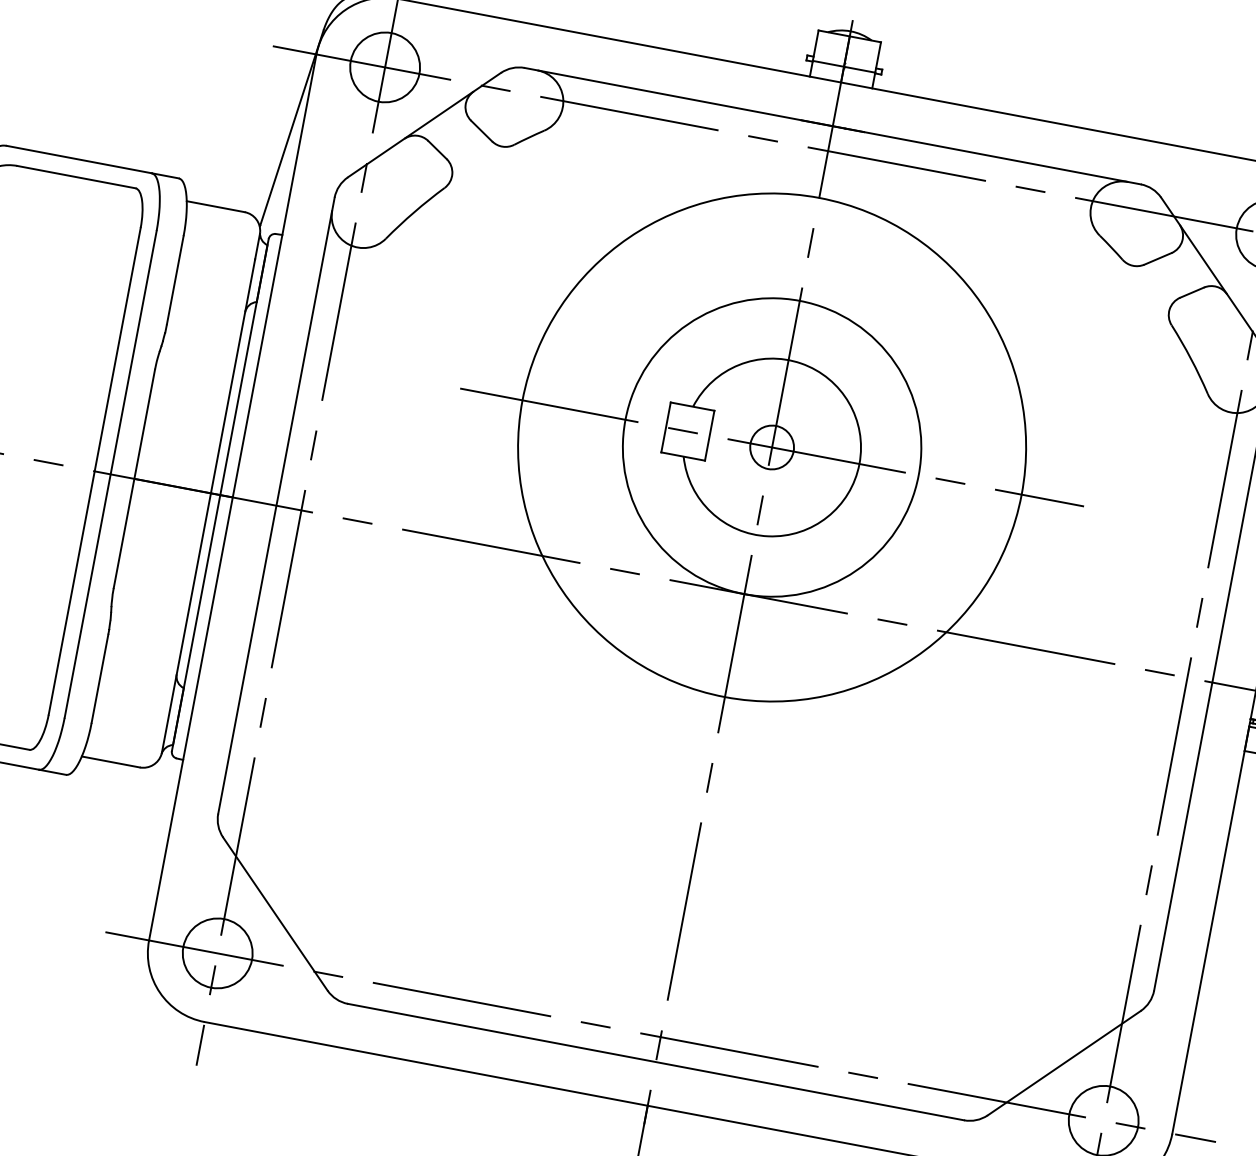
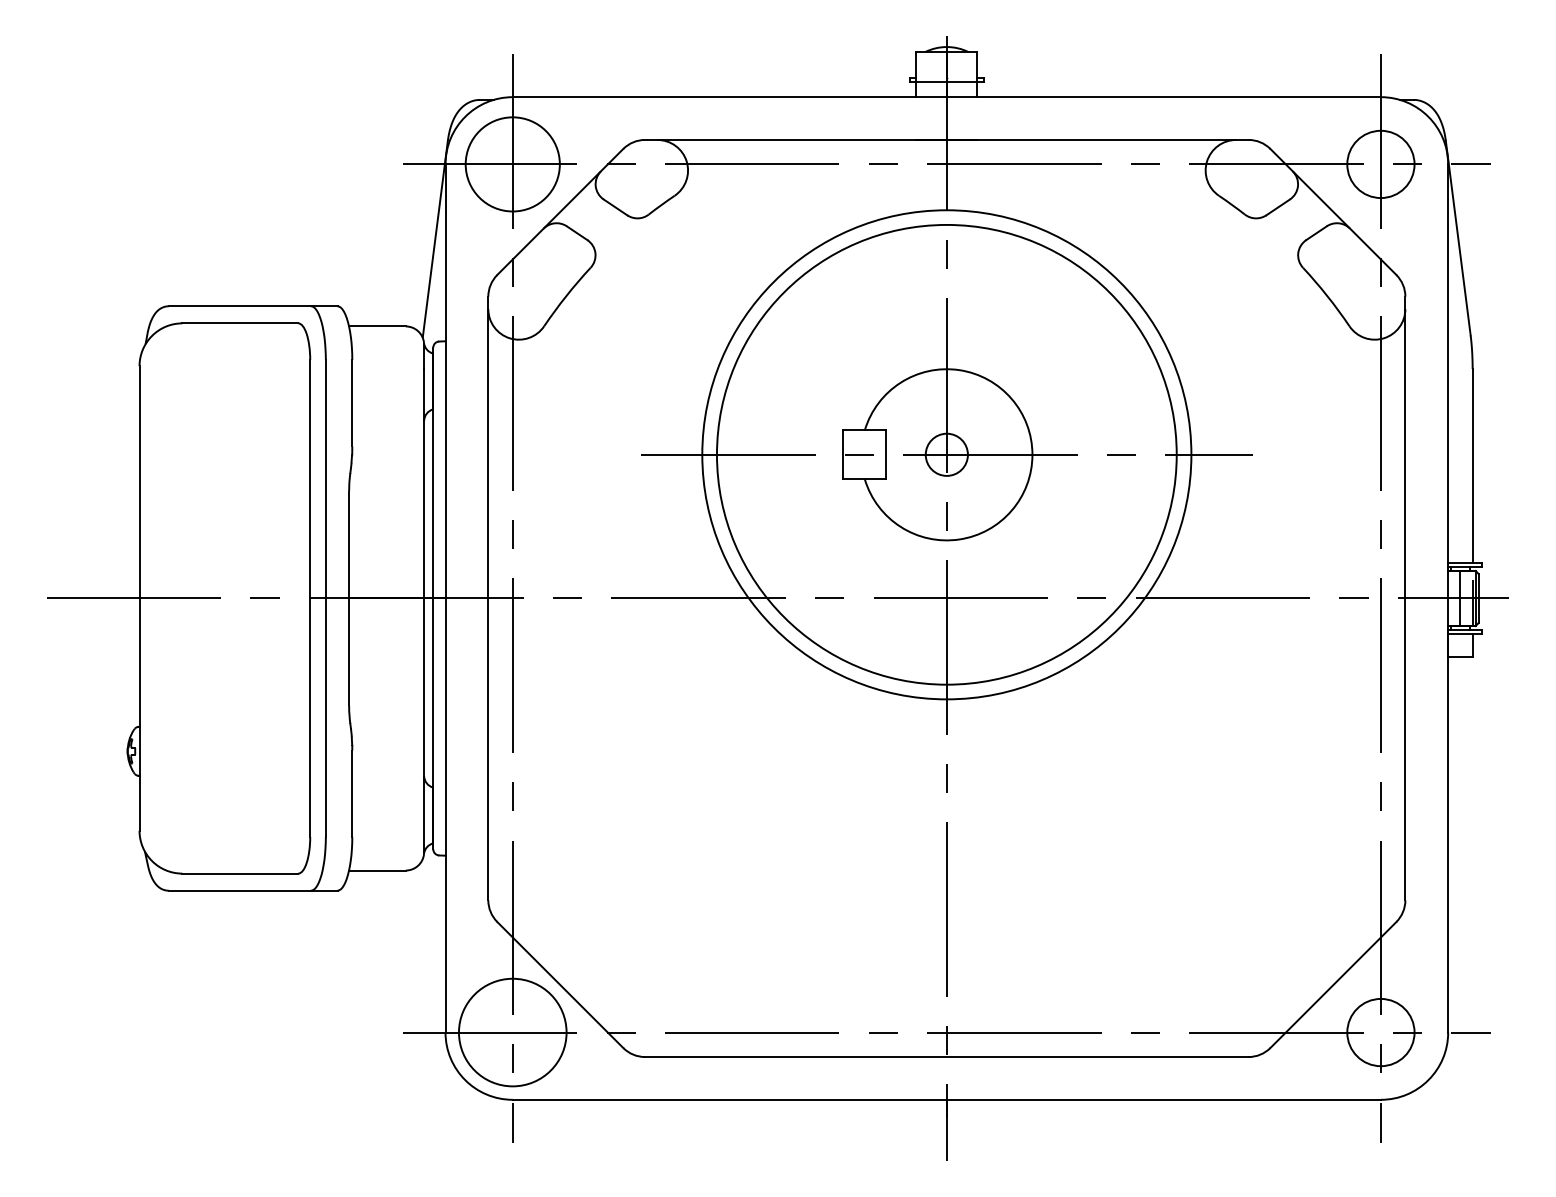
circle: (384, 67) -> (512, 164), size x1.4
circle: (771, 447) -> (946, 454), size x1.6
circle: (217, 953) -> (512, 1032), size x1.6

